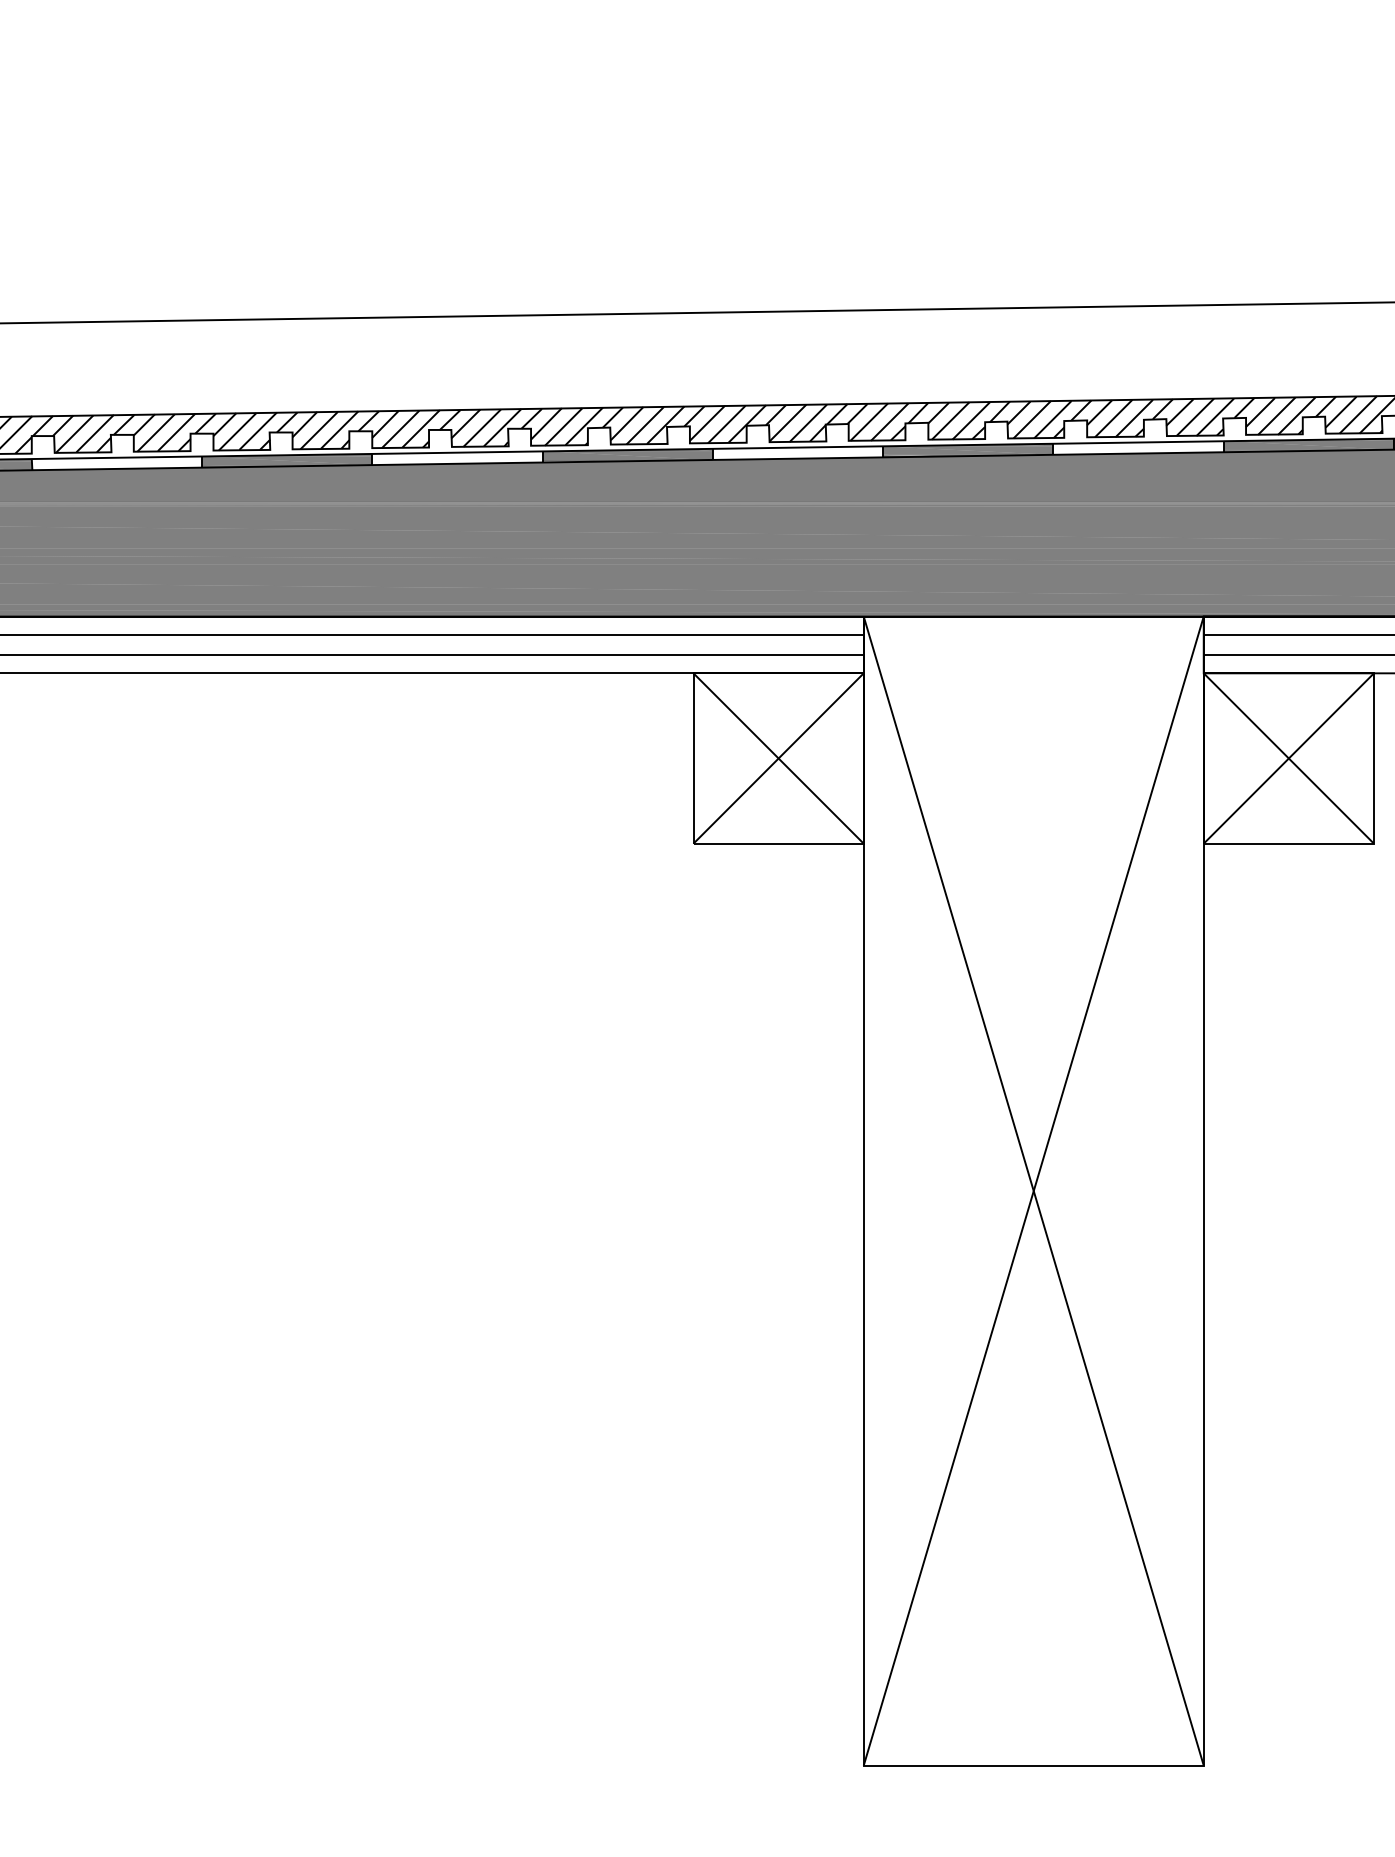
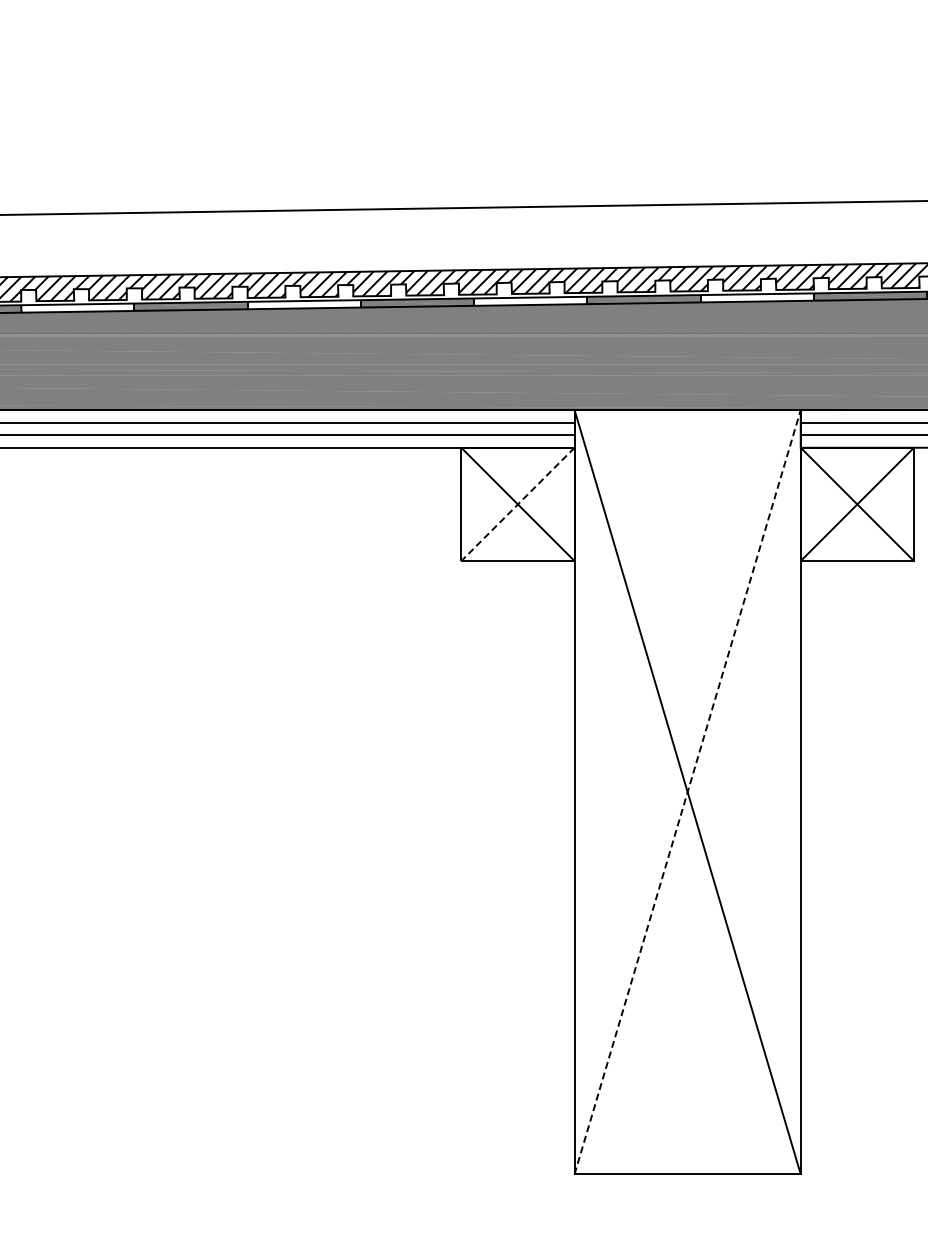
line: (777, 758) -> (517, 504), solid -> dashed
line: (1033, 1191) -> (687, 792), solid -> dashed

